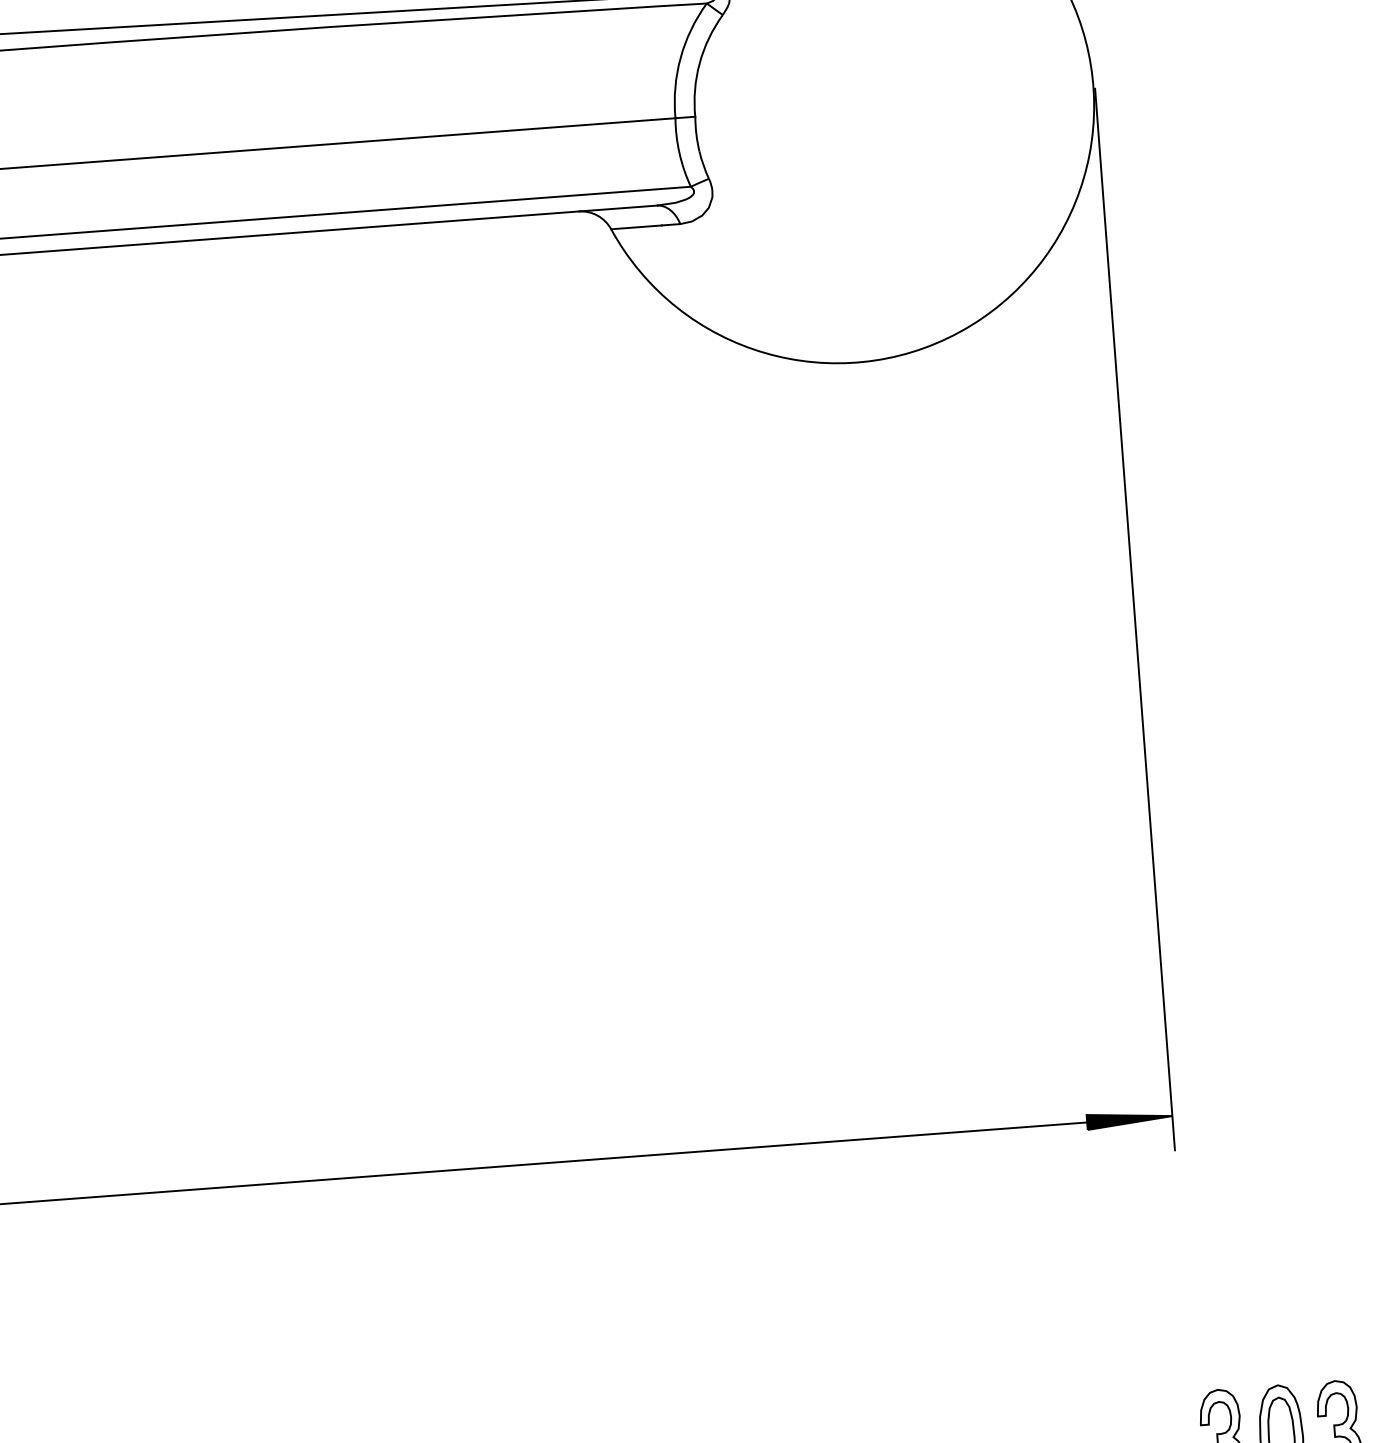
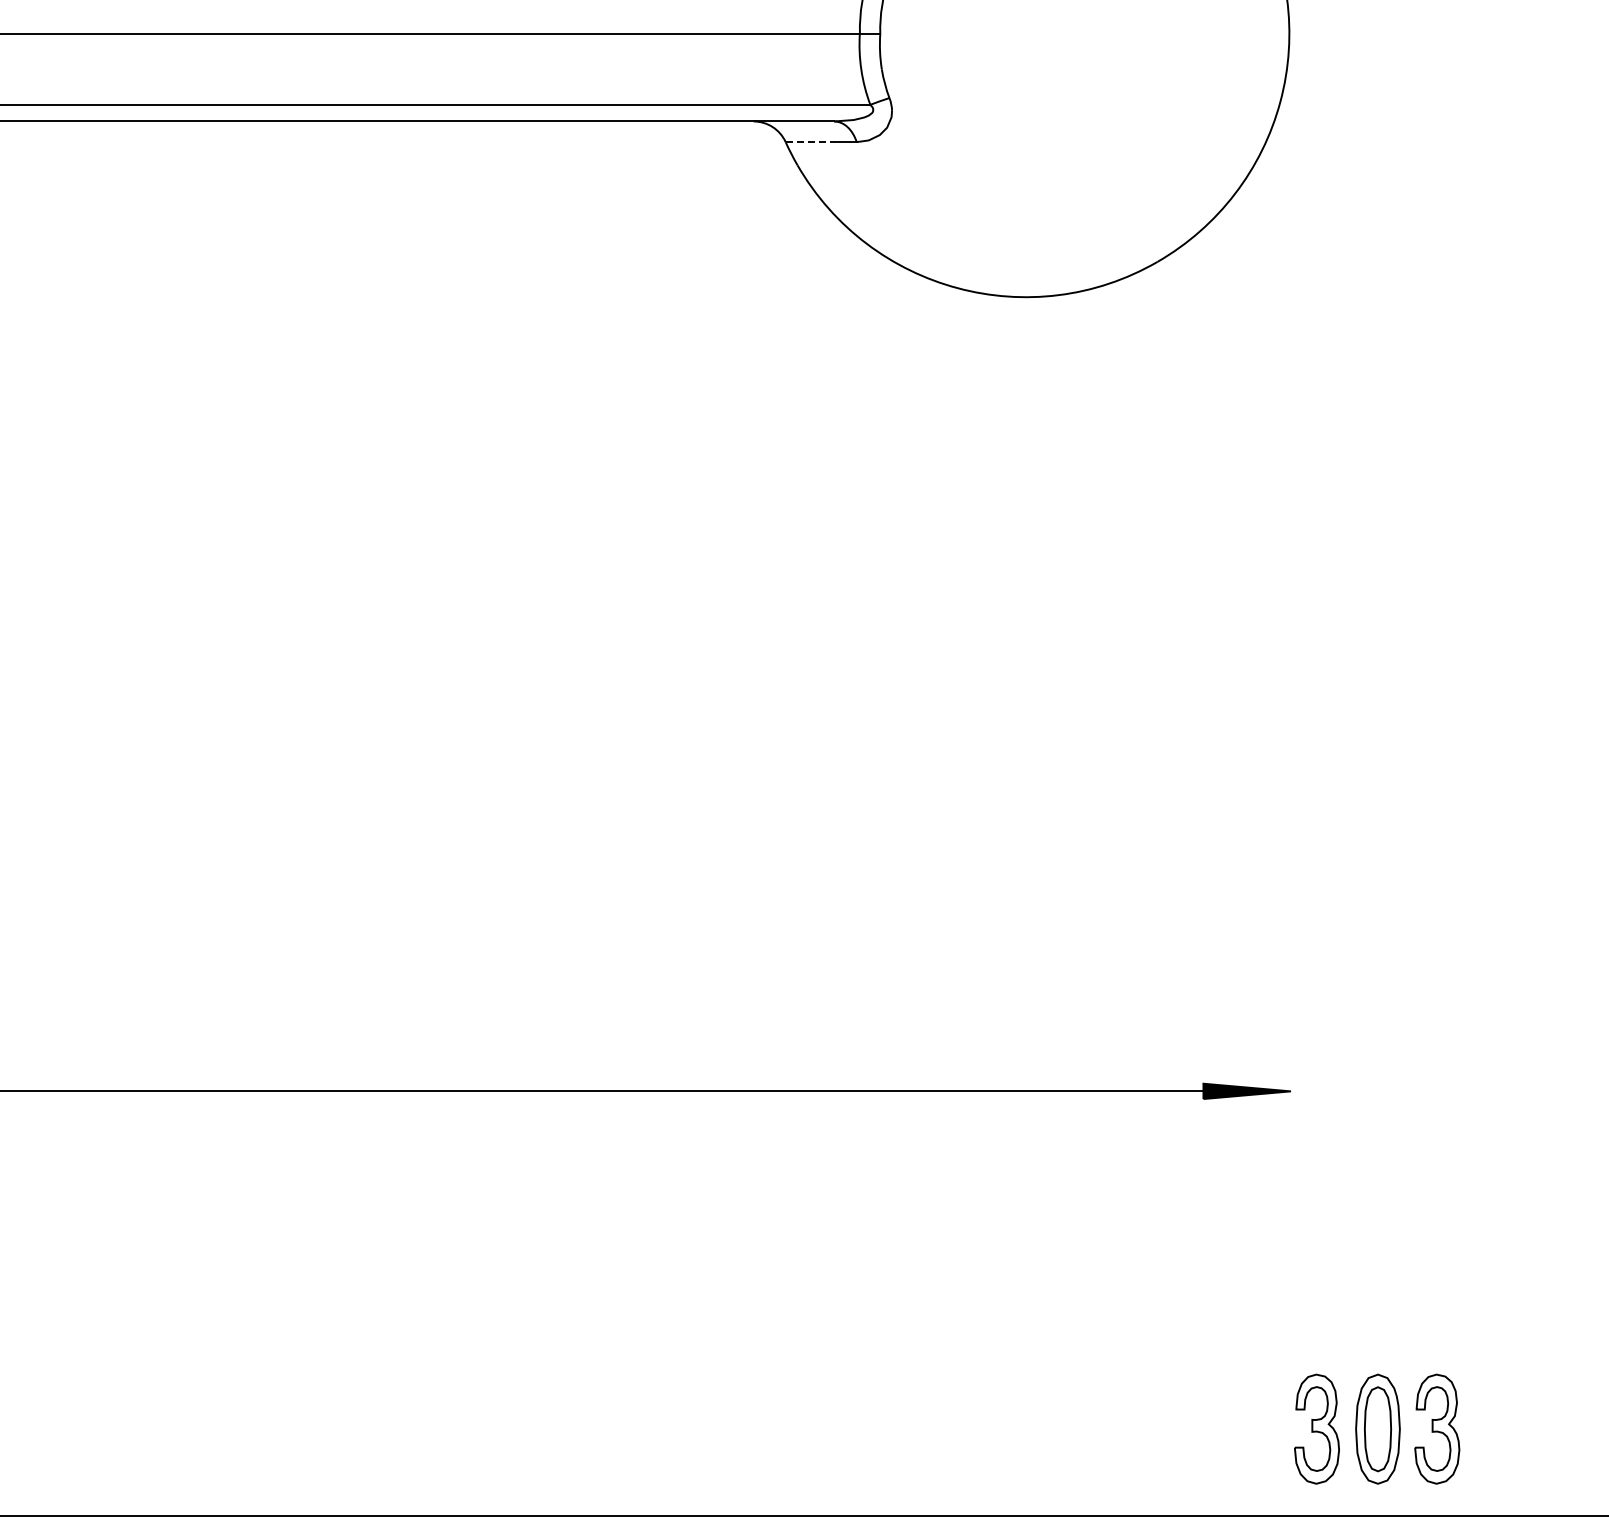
line: (637, 227) -> (812, 142), solid -> dashed
line: (1134, 618) -> (1290, 580), removed

